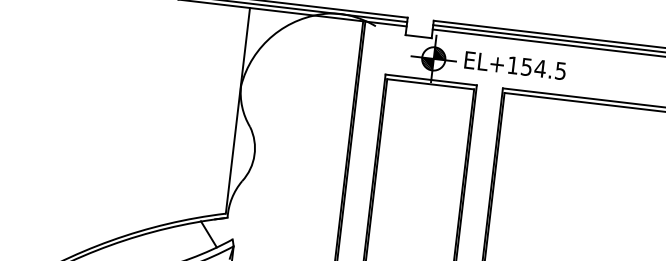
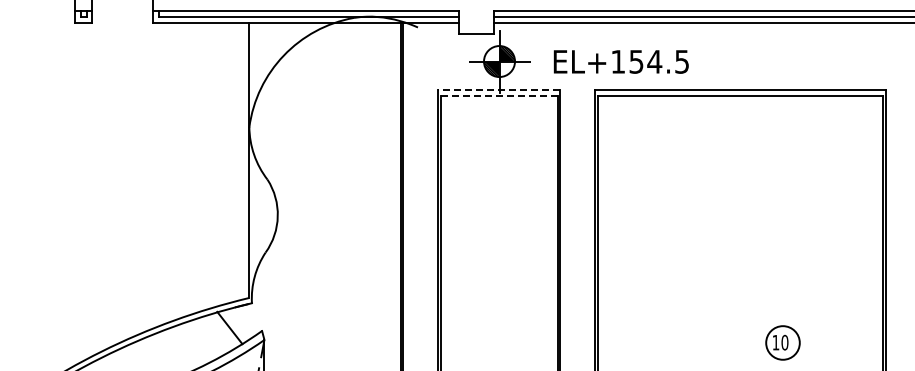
text: (514, 65) -> (620, 61), moved
line: (430, 79) -> (498, 89), solid -> dashed
line: (430, 84) -> (498, 95), solid -> dashed

